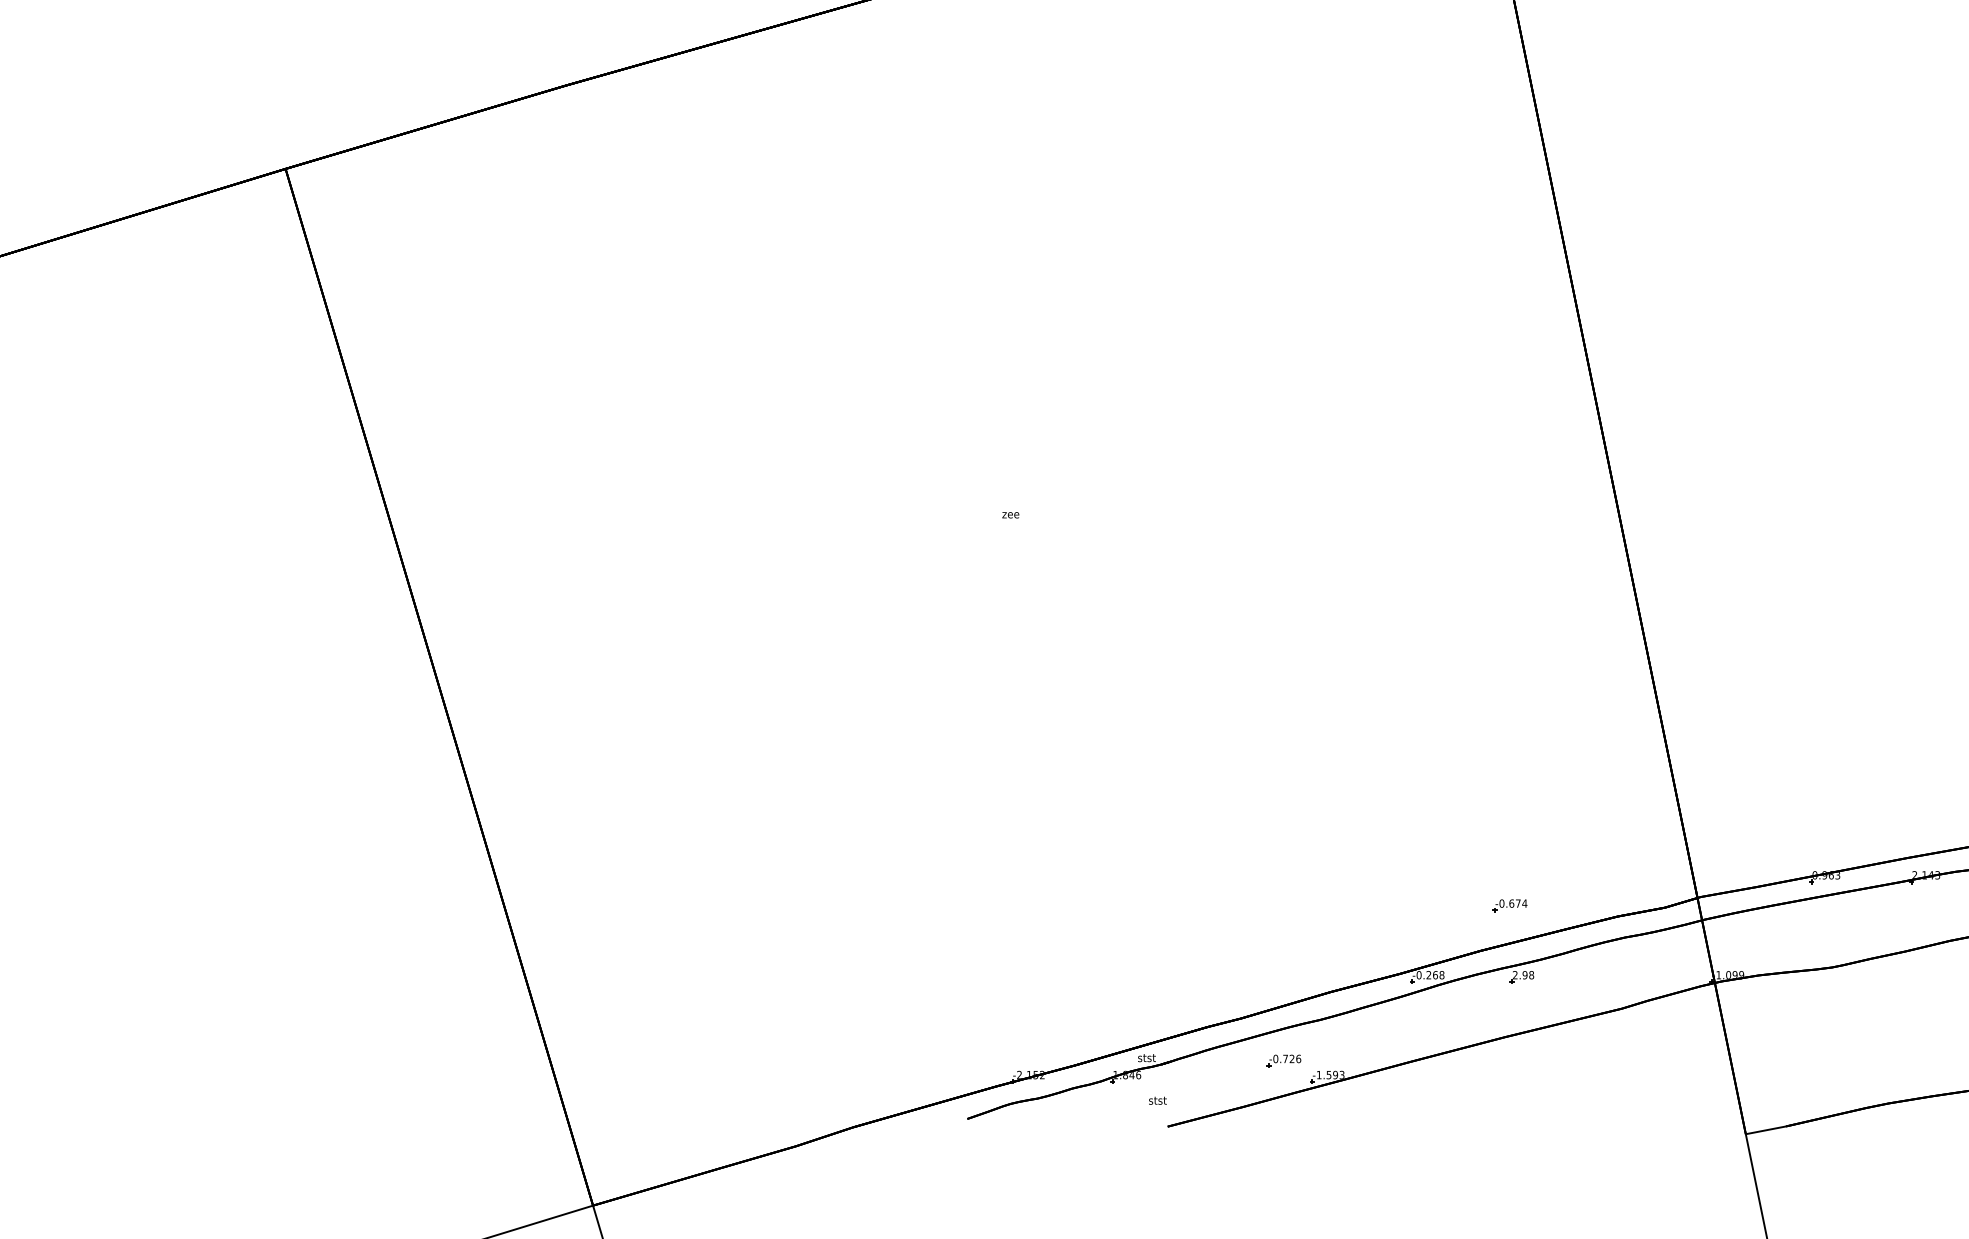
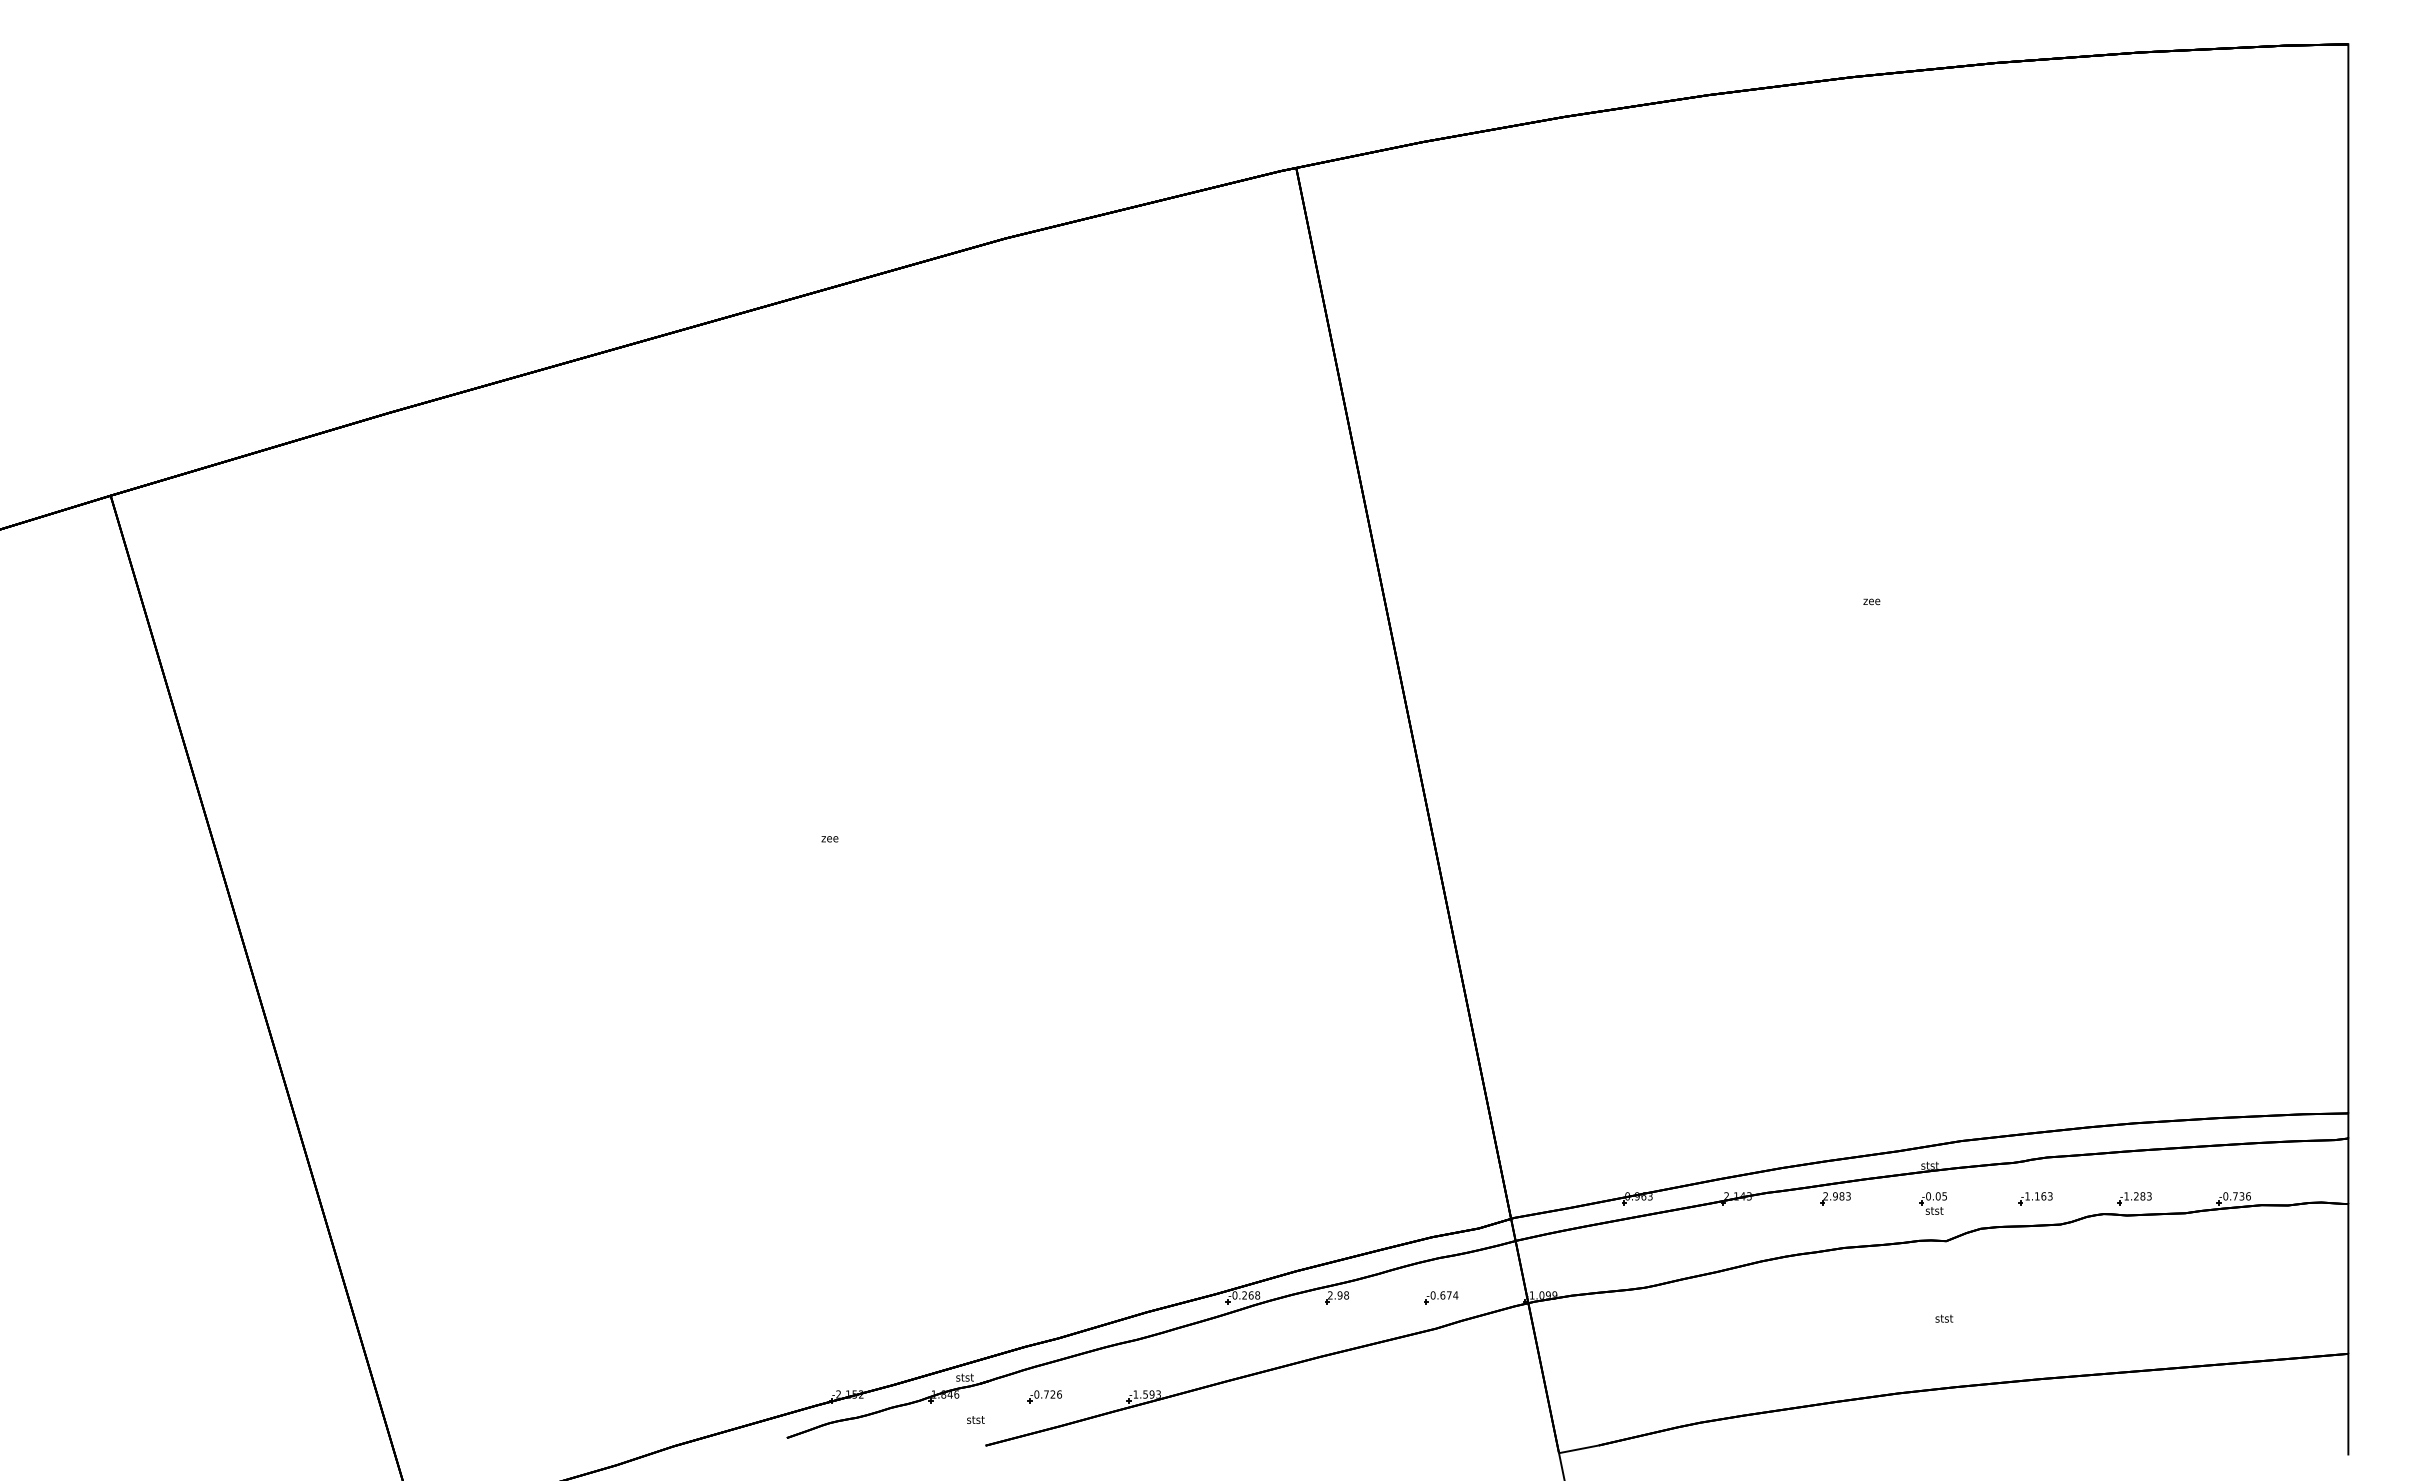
part: (1510, 905) -> (1441, 1297), moved
part: (1283, 1060) -> (1044, 1396), moved

